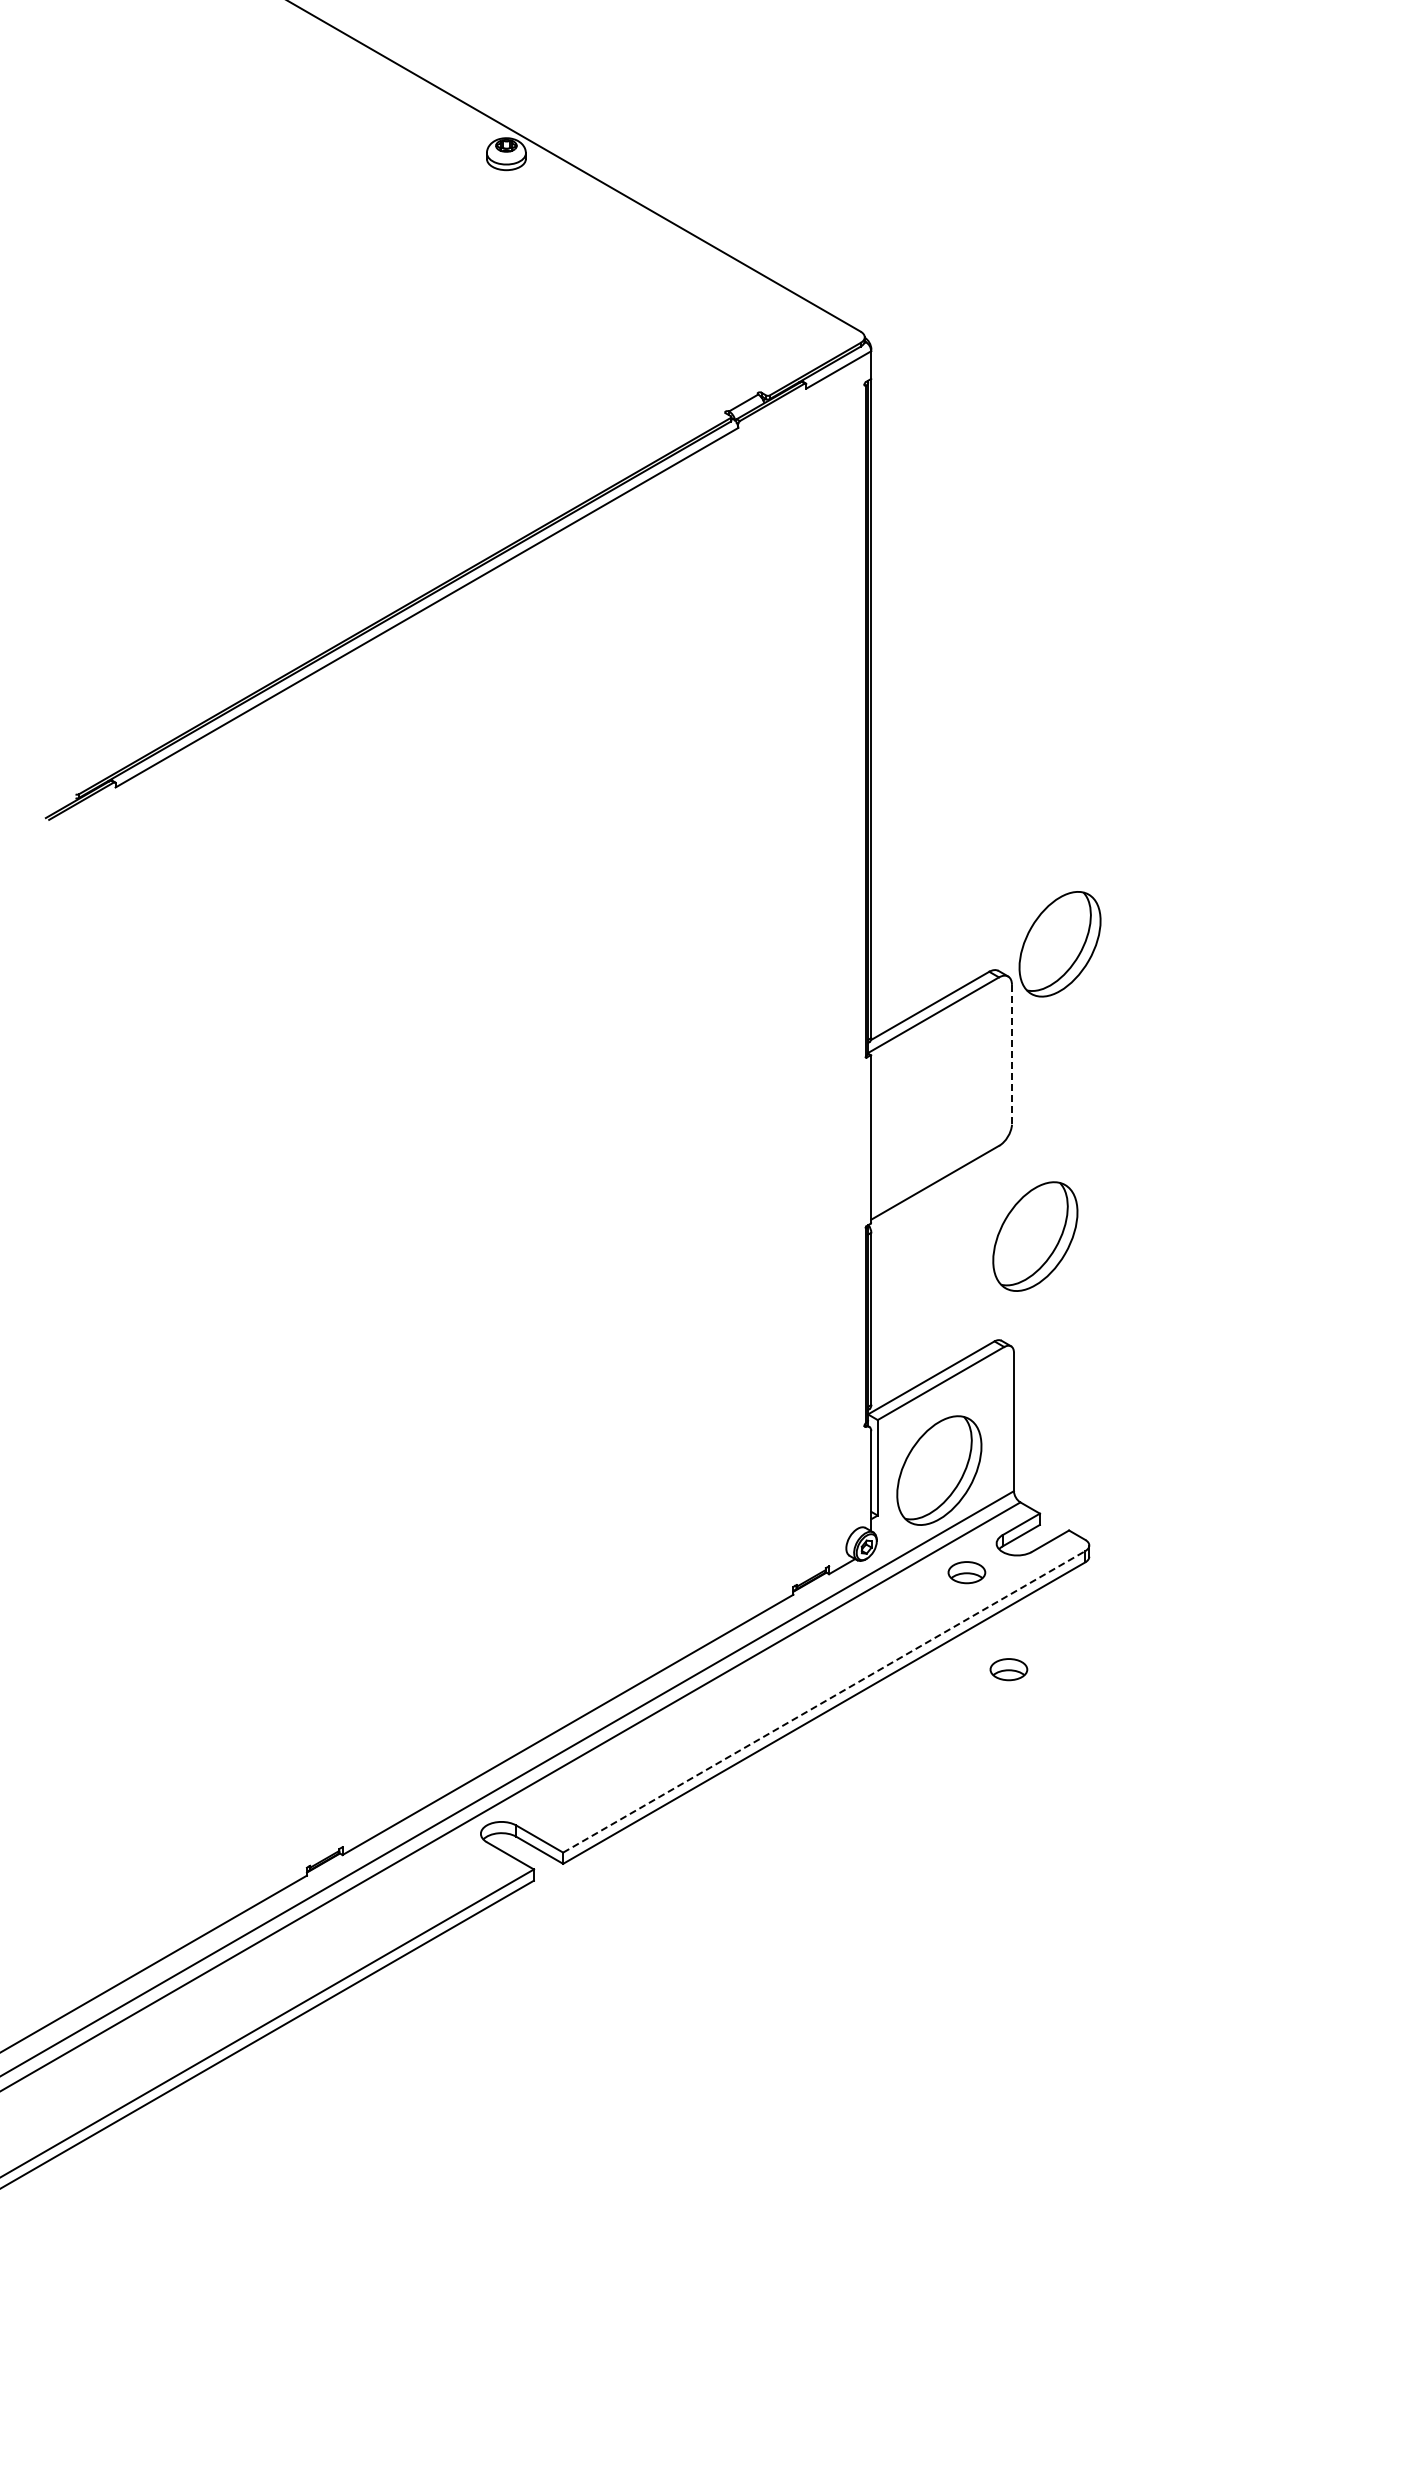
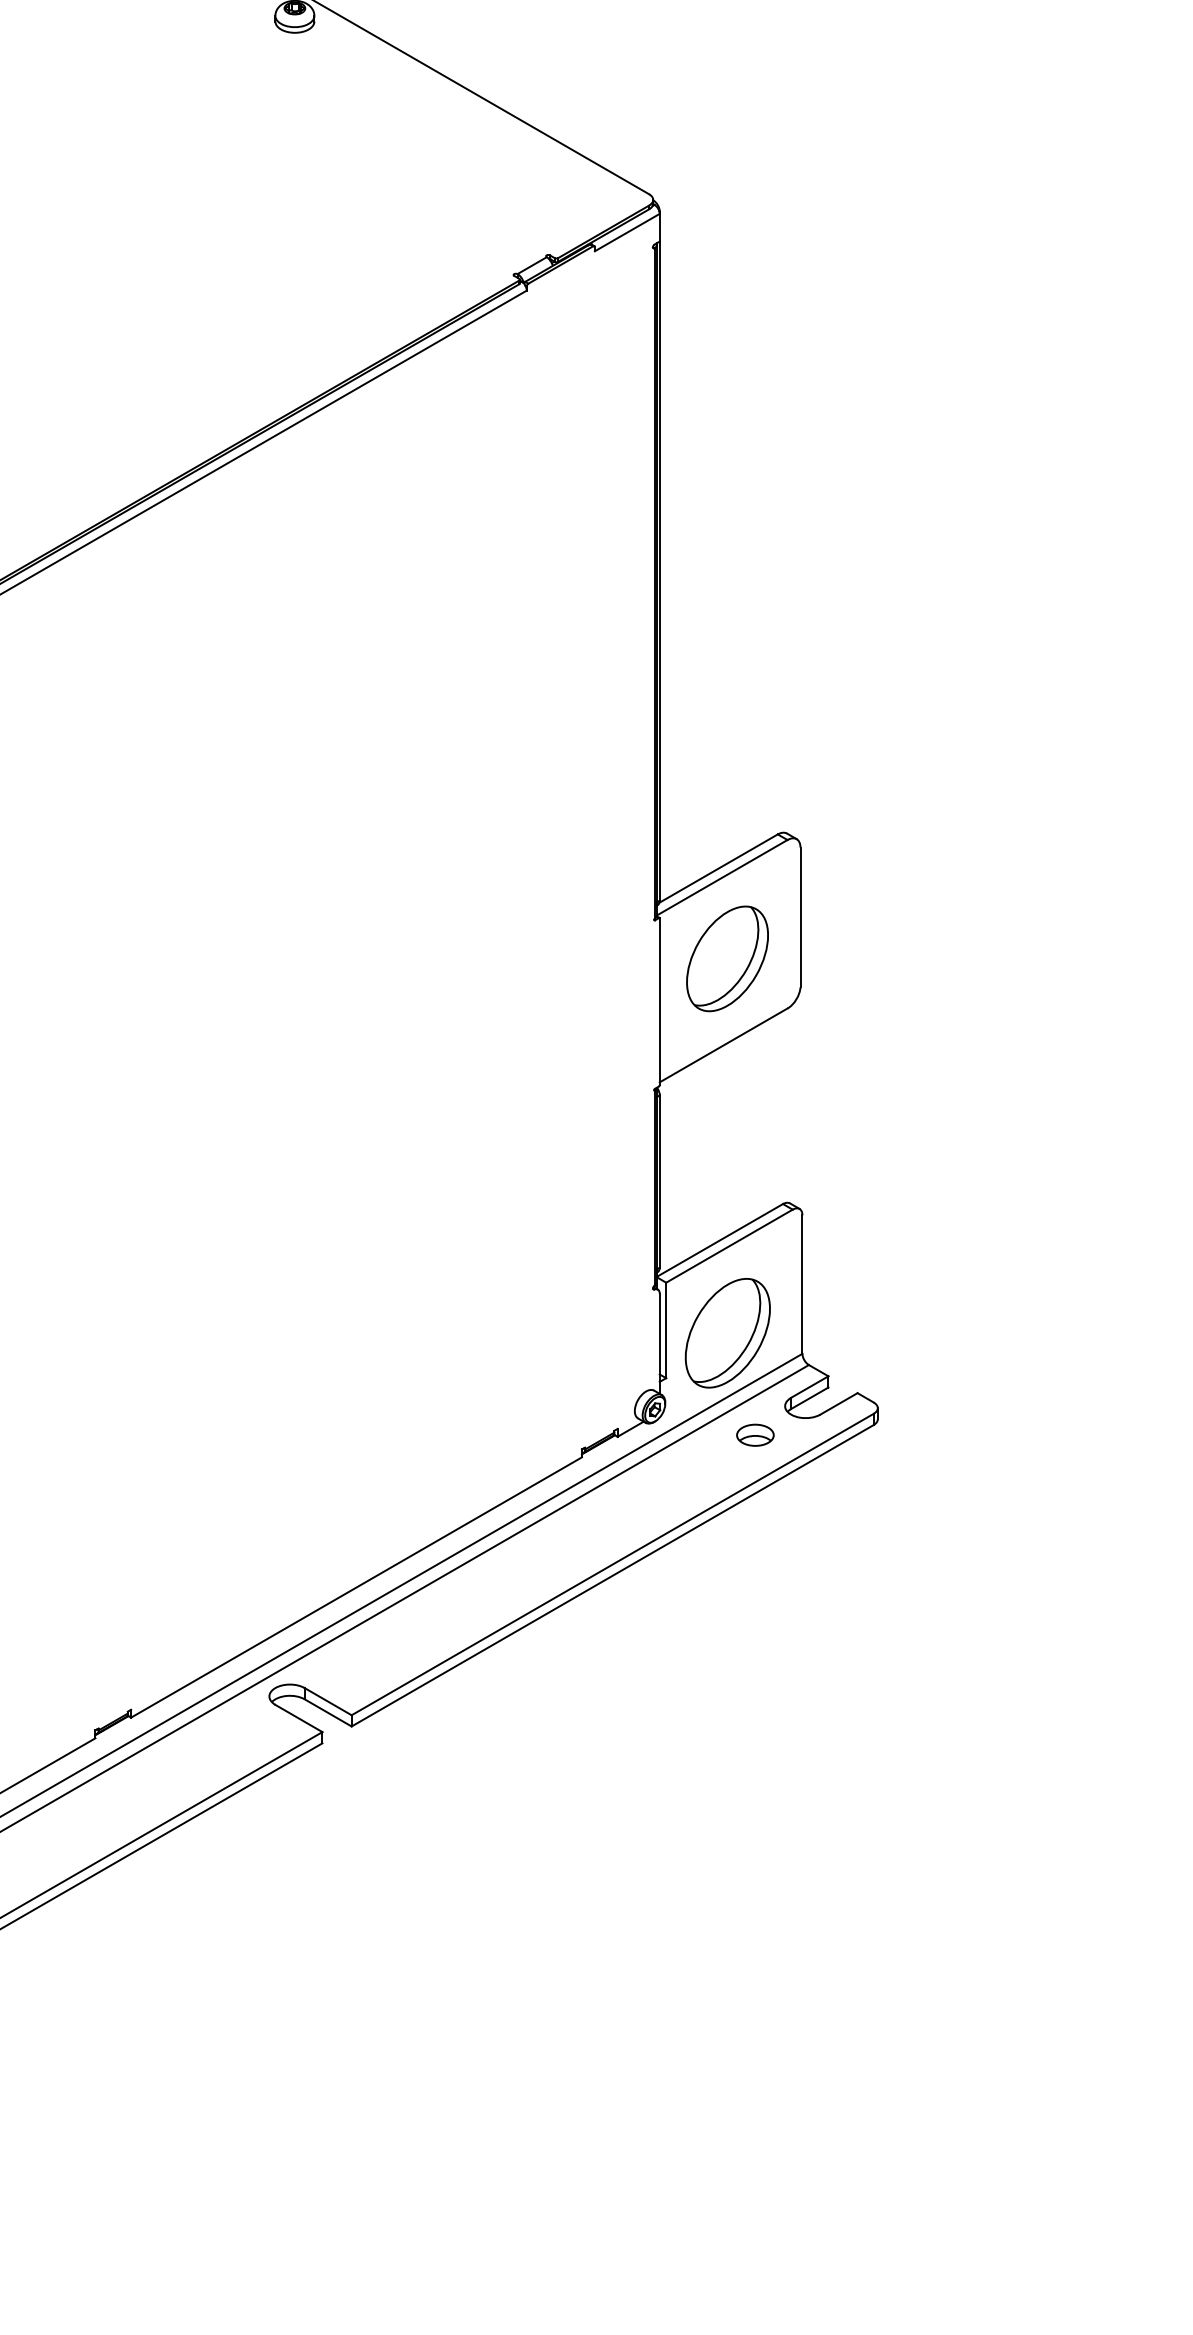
part: (1059, 944) -> (726, 959), moved
line: (1012, 1054) -> (800, 917), dashed -> solid
part: (1035, 1236) -> (823, 1099), removed
part: (1008, 1669) -> (796, 1532), removed
line: (824, 1701) -> (612, 1564), dashed -> solid

